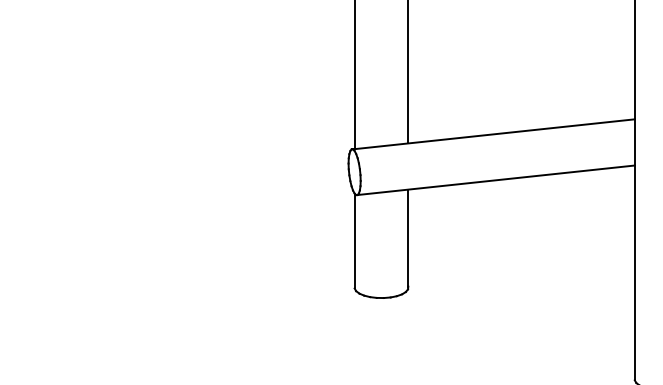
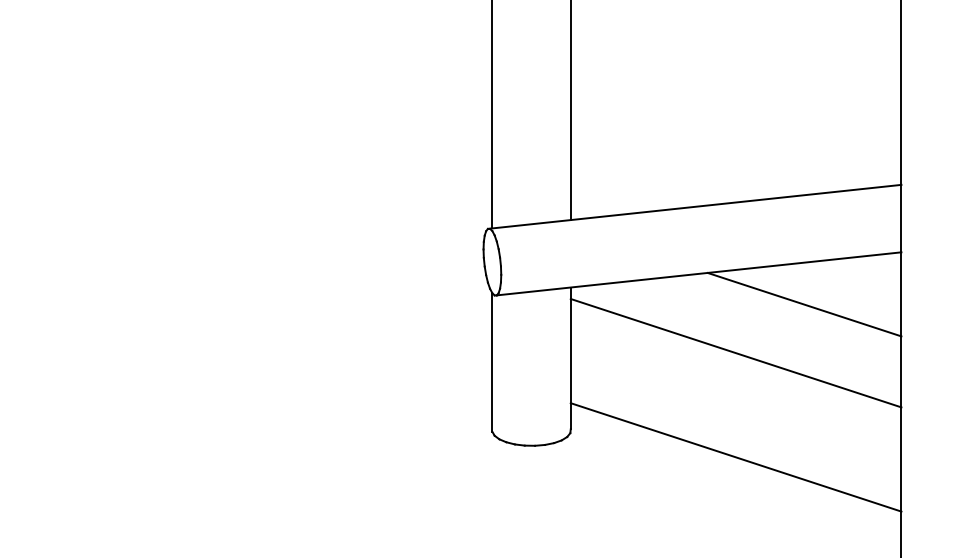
line: (568, 201) -> (804, 304), added
line: (521, 234) -> (736, 353), added
line: (521, 305) -> (736, 456), added

